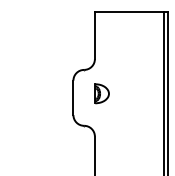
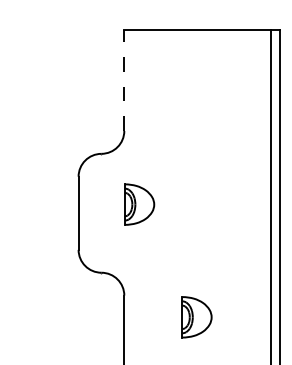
line: (94, 35) -> (123, 80), solid -> dashed
part: (128, 146) -> (195, 316), added

